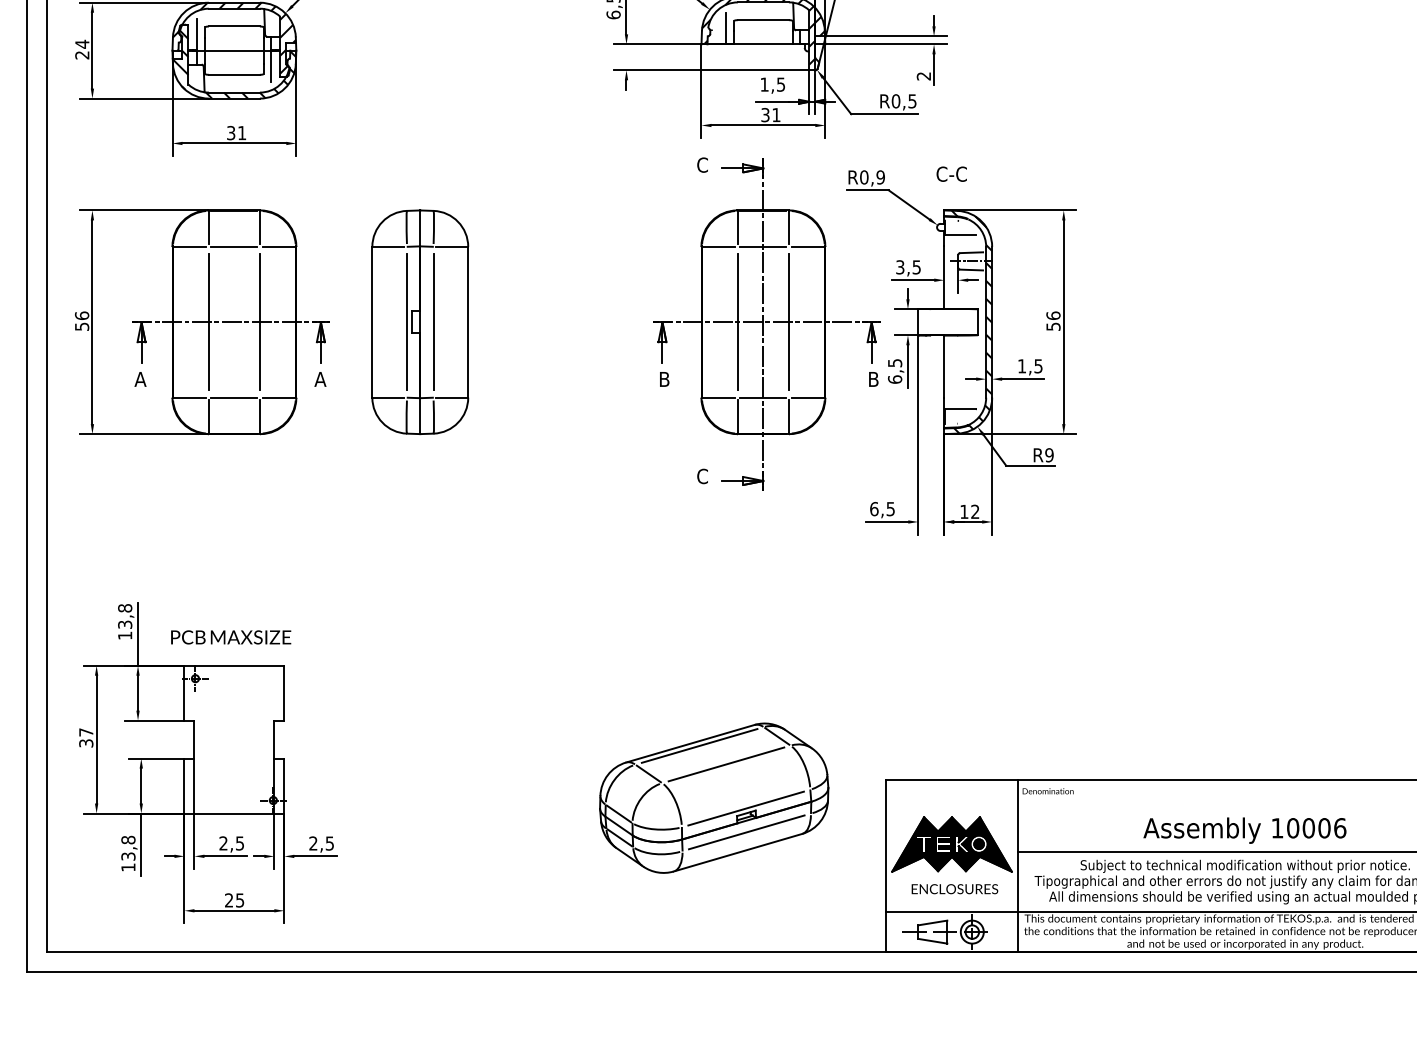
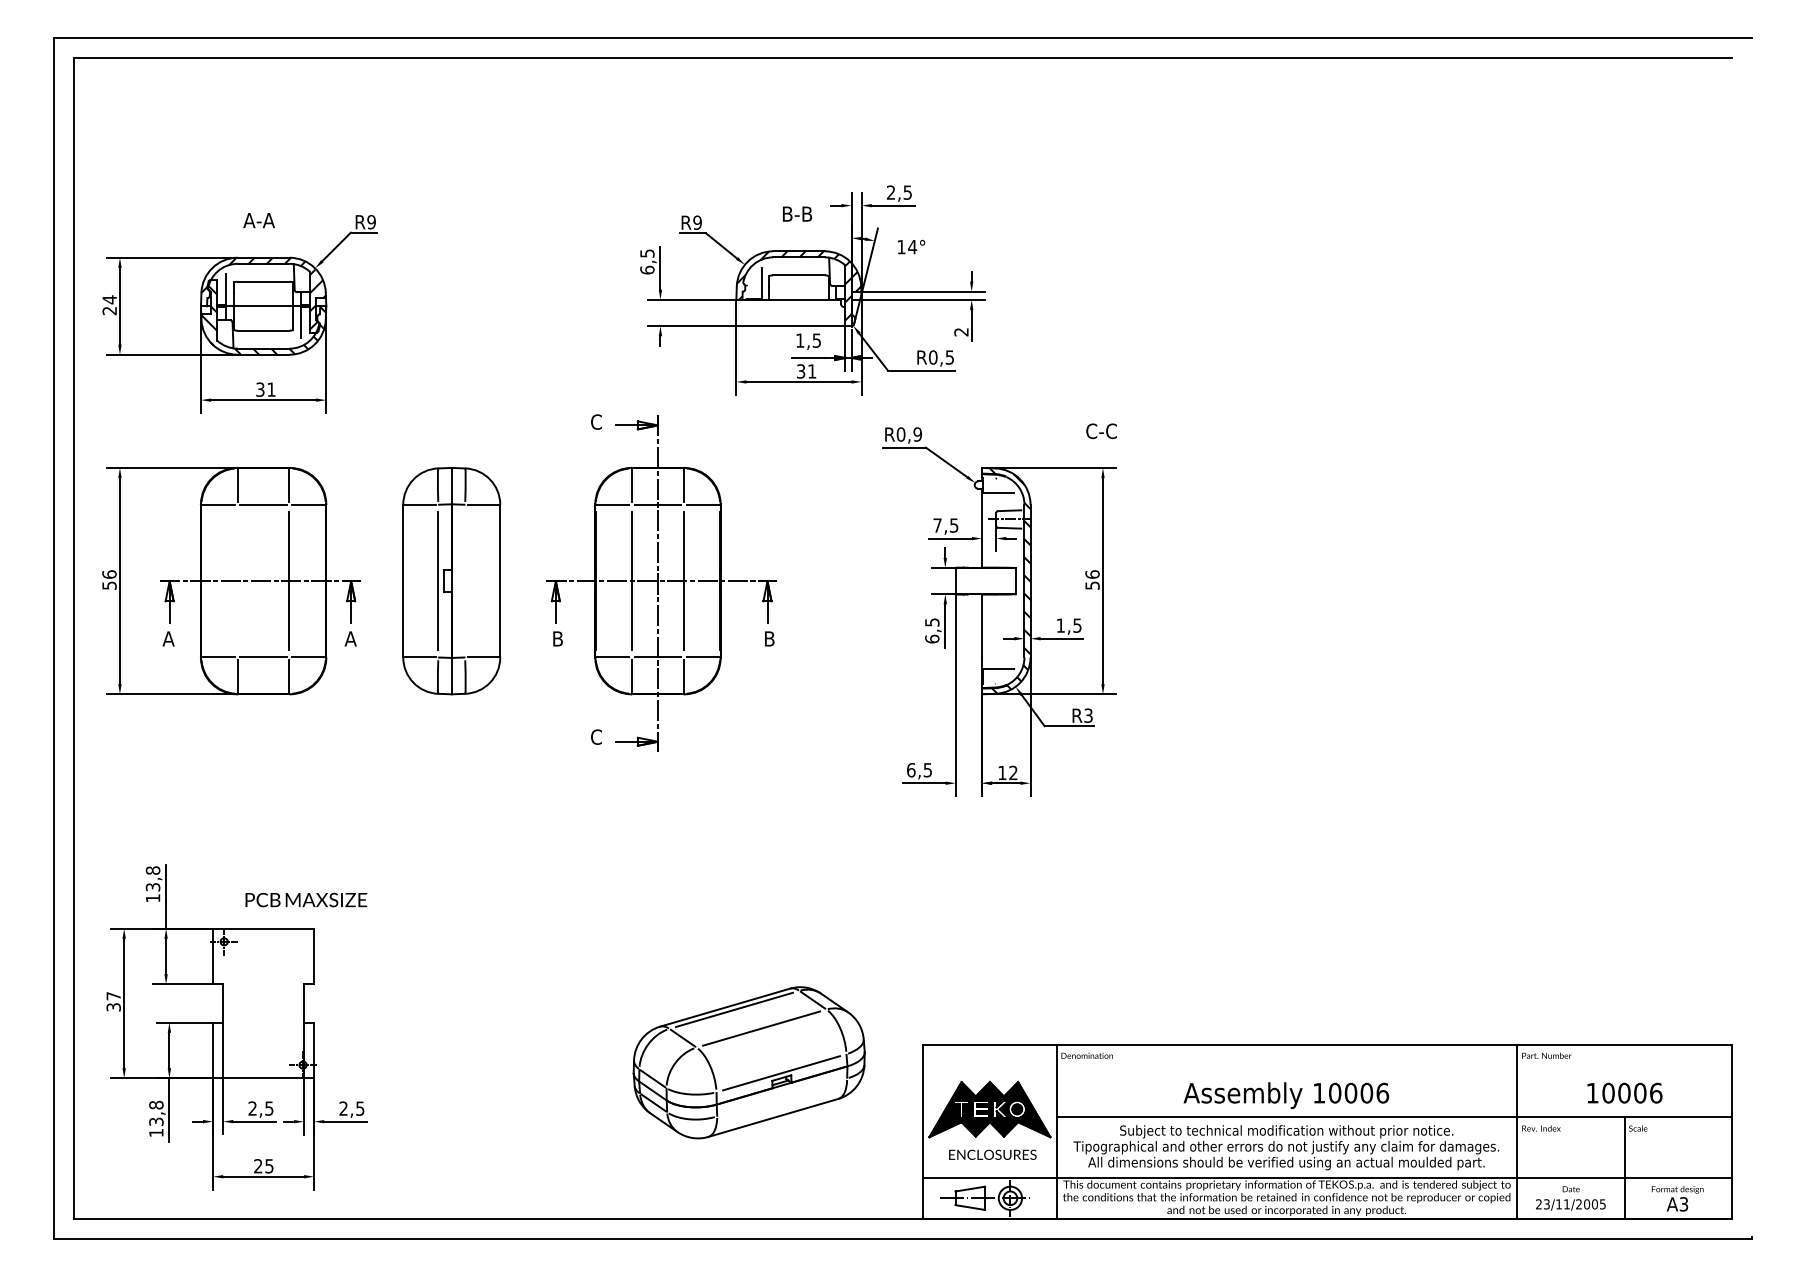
text: (951, 174) -> (1101, 431), moved
text: (900, 267) -> (937, 525), 3,5 -> 7,5
line: (208, 321) -> (237, 580), removed
line: (433, 321) -> (465, 580), removed
part: (766, 323) -> (661, 582), moved
text: (1049, 455) -> (1088, 715), R9 -> R3
text: (231, 636) -> (306, 899), moved
line: (746, 832) -> (781, 1097), removed

